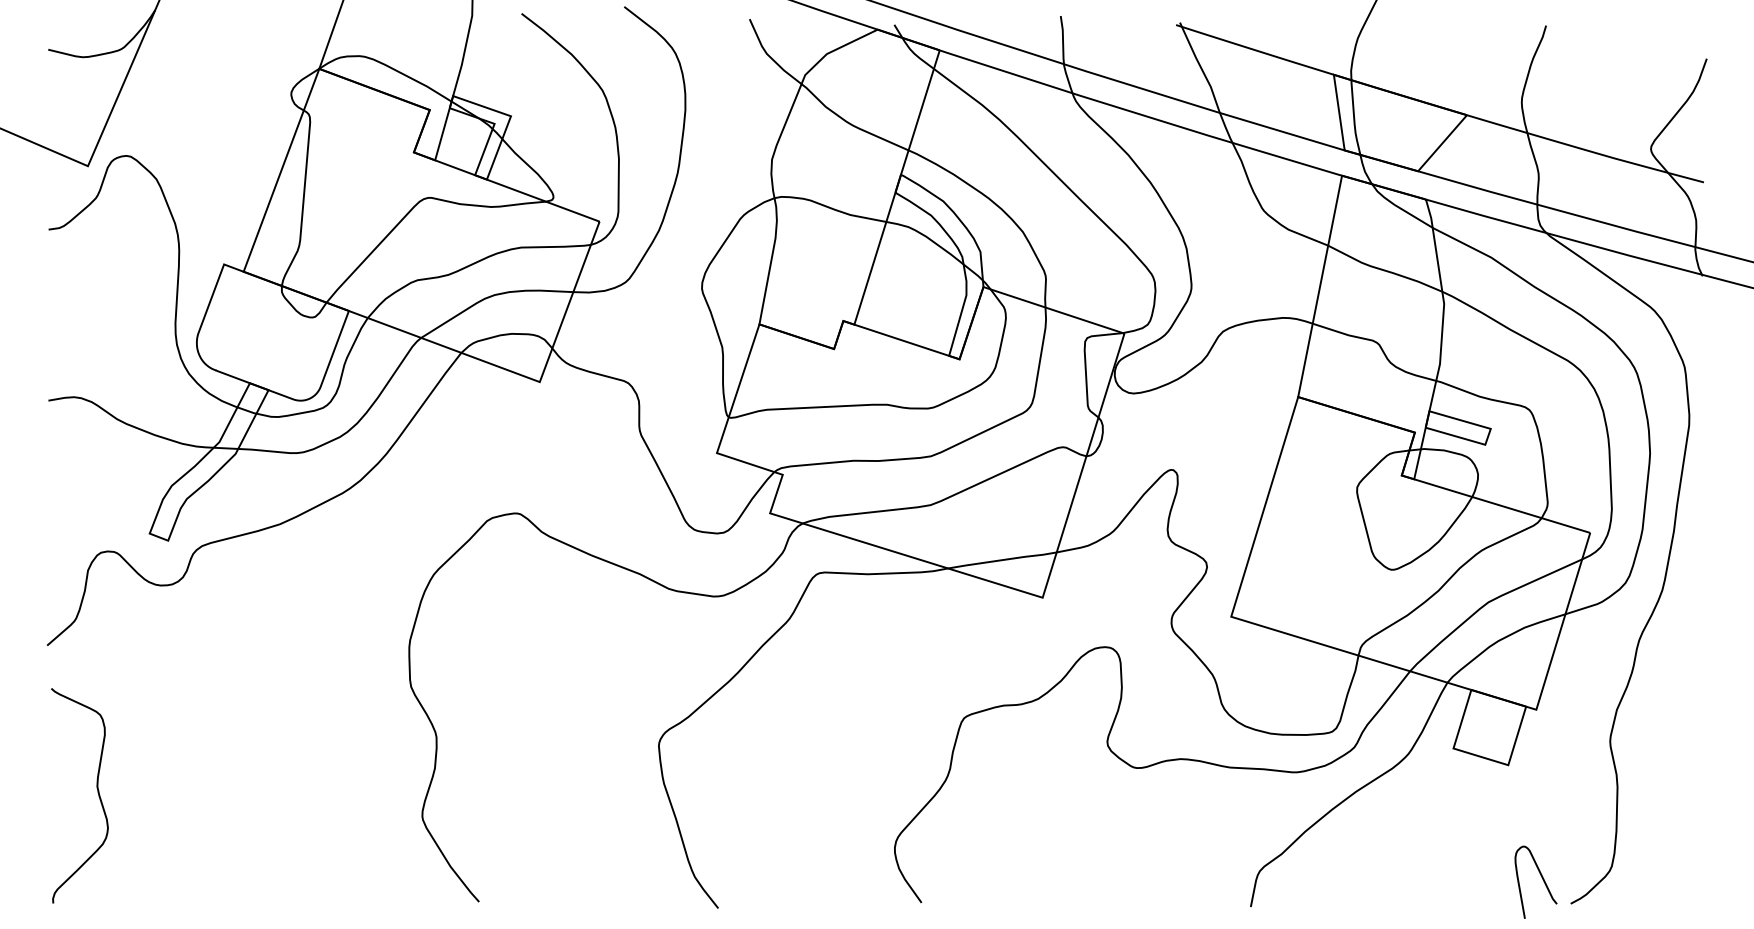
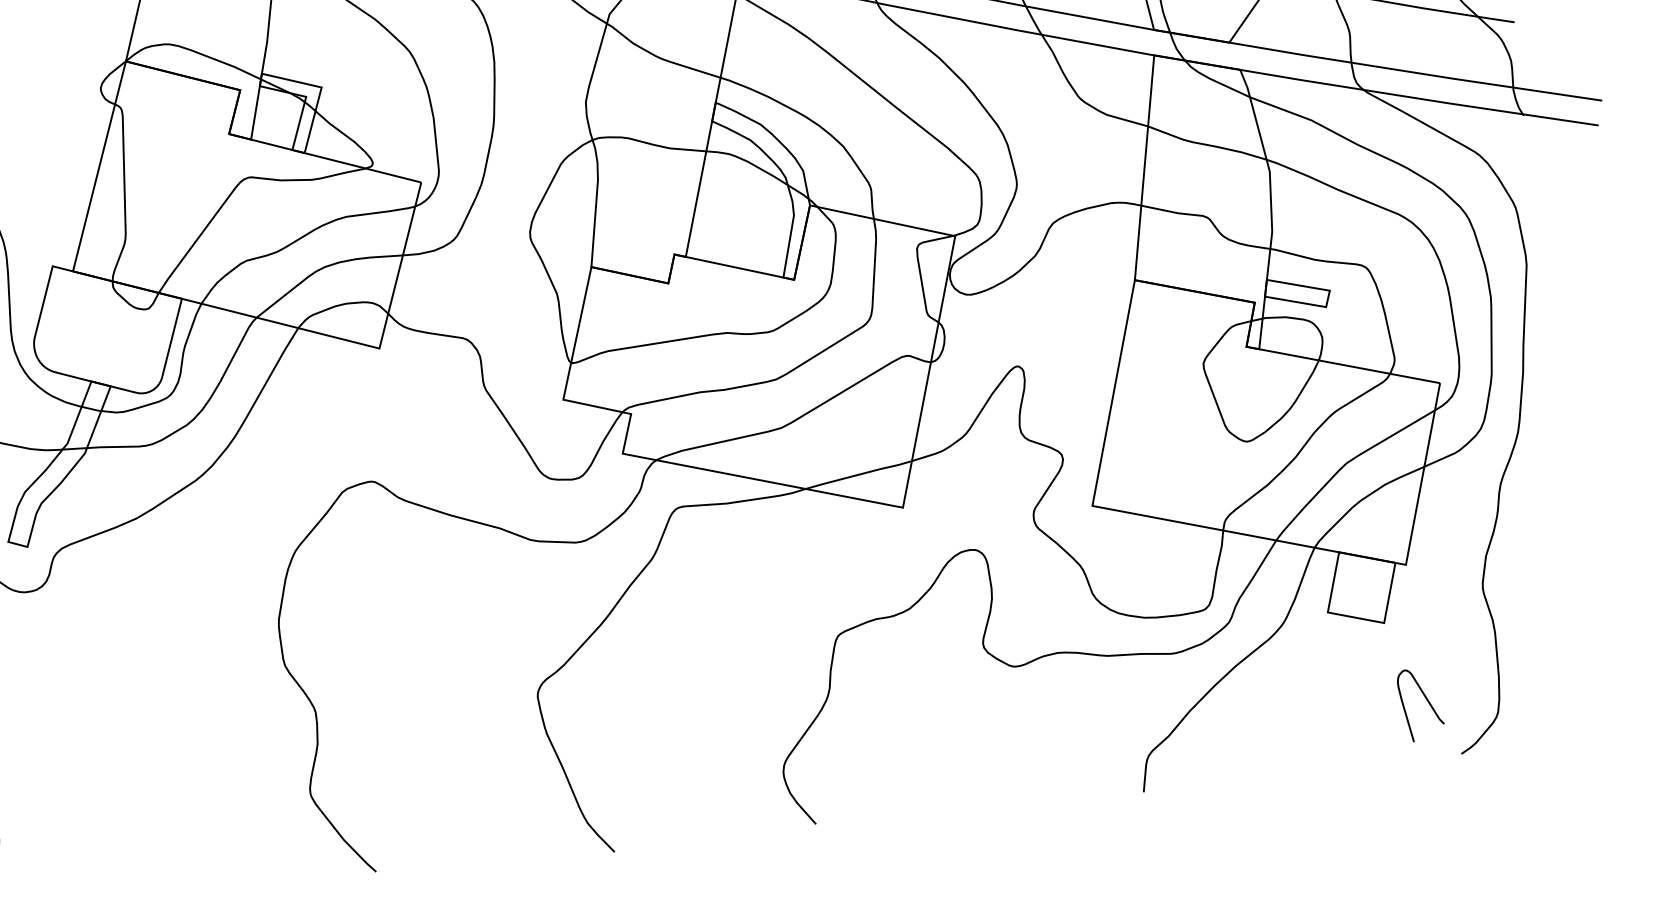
curve: (1541, 877) -> (1425, 699), moved

